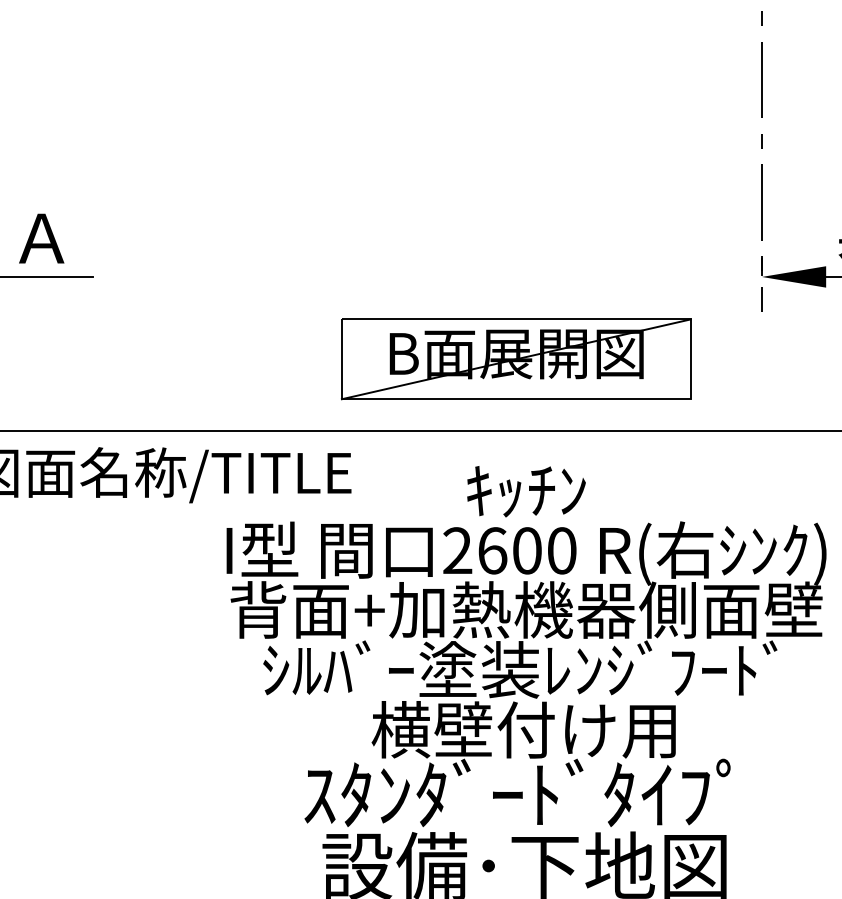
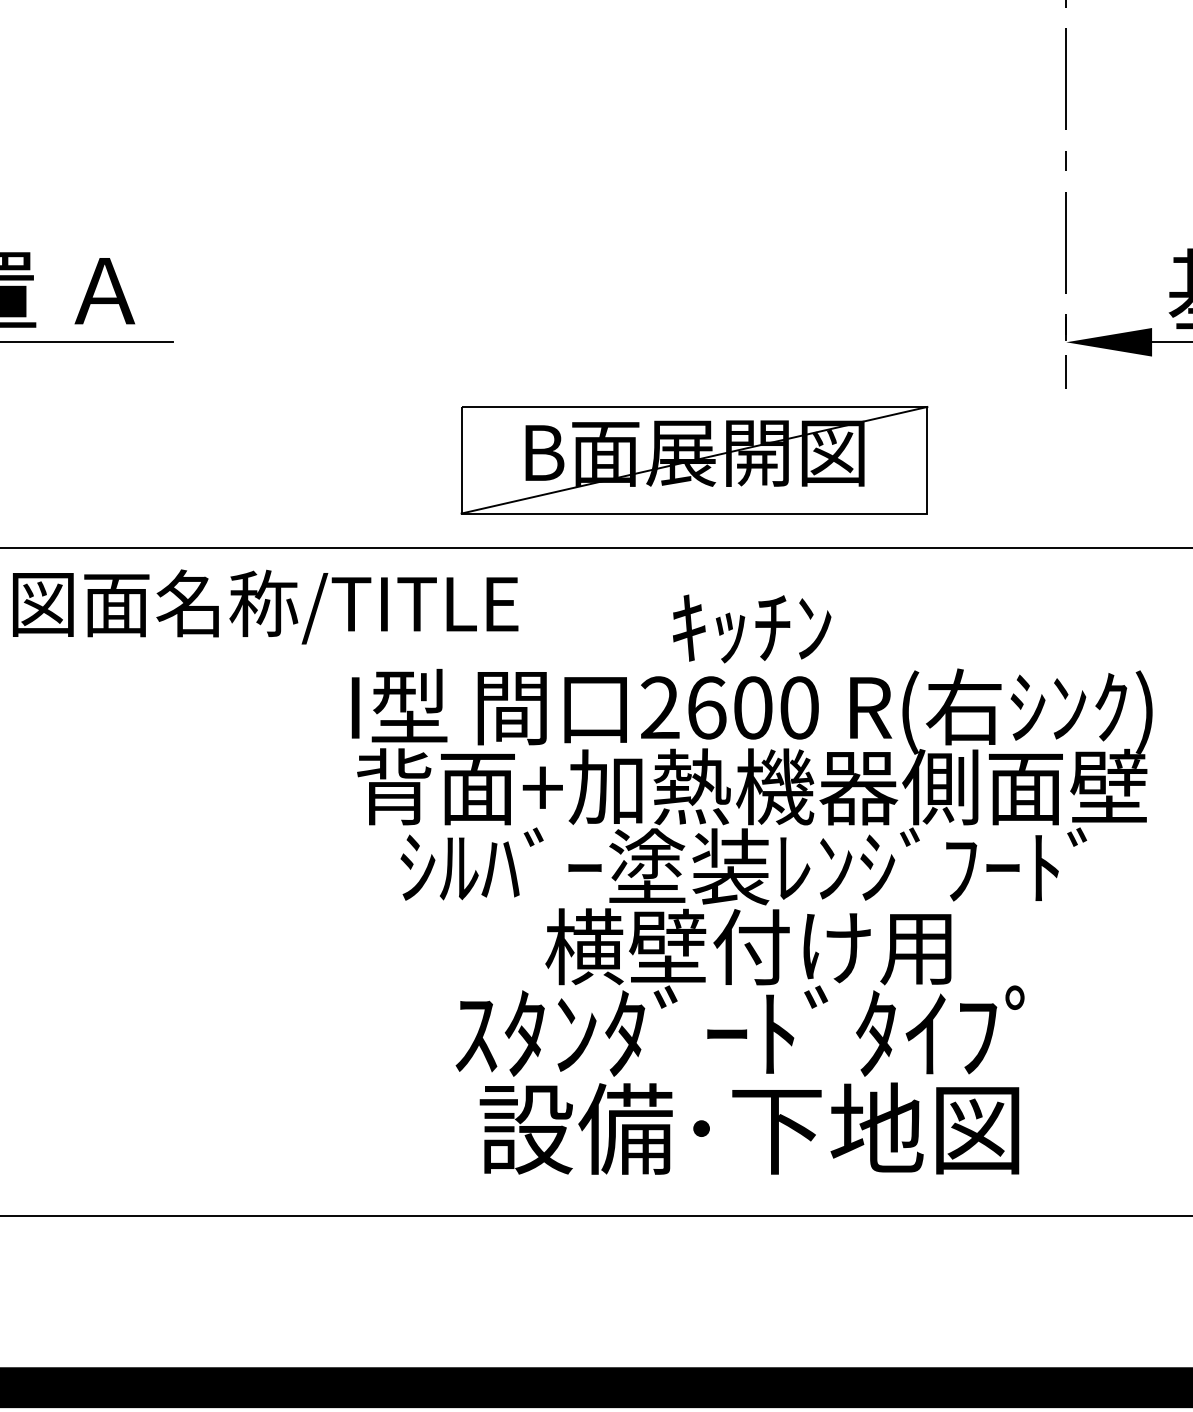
part: (516, 359) -> (694, 460), moved

